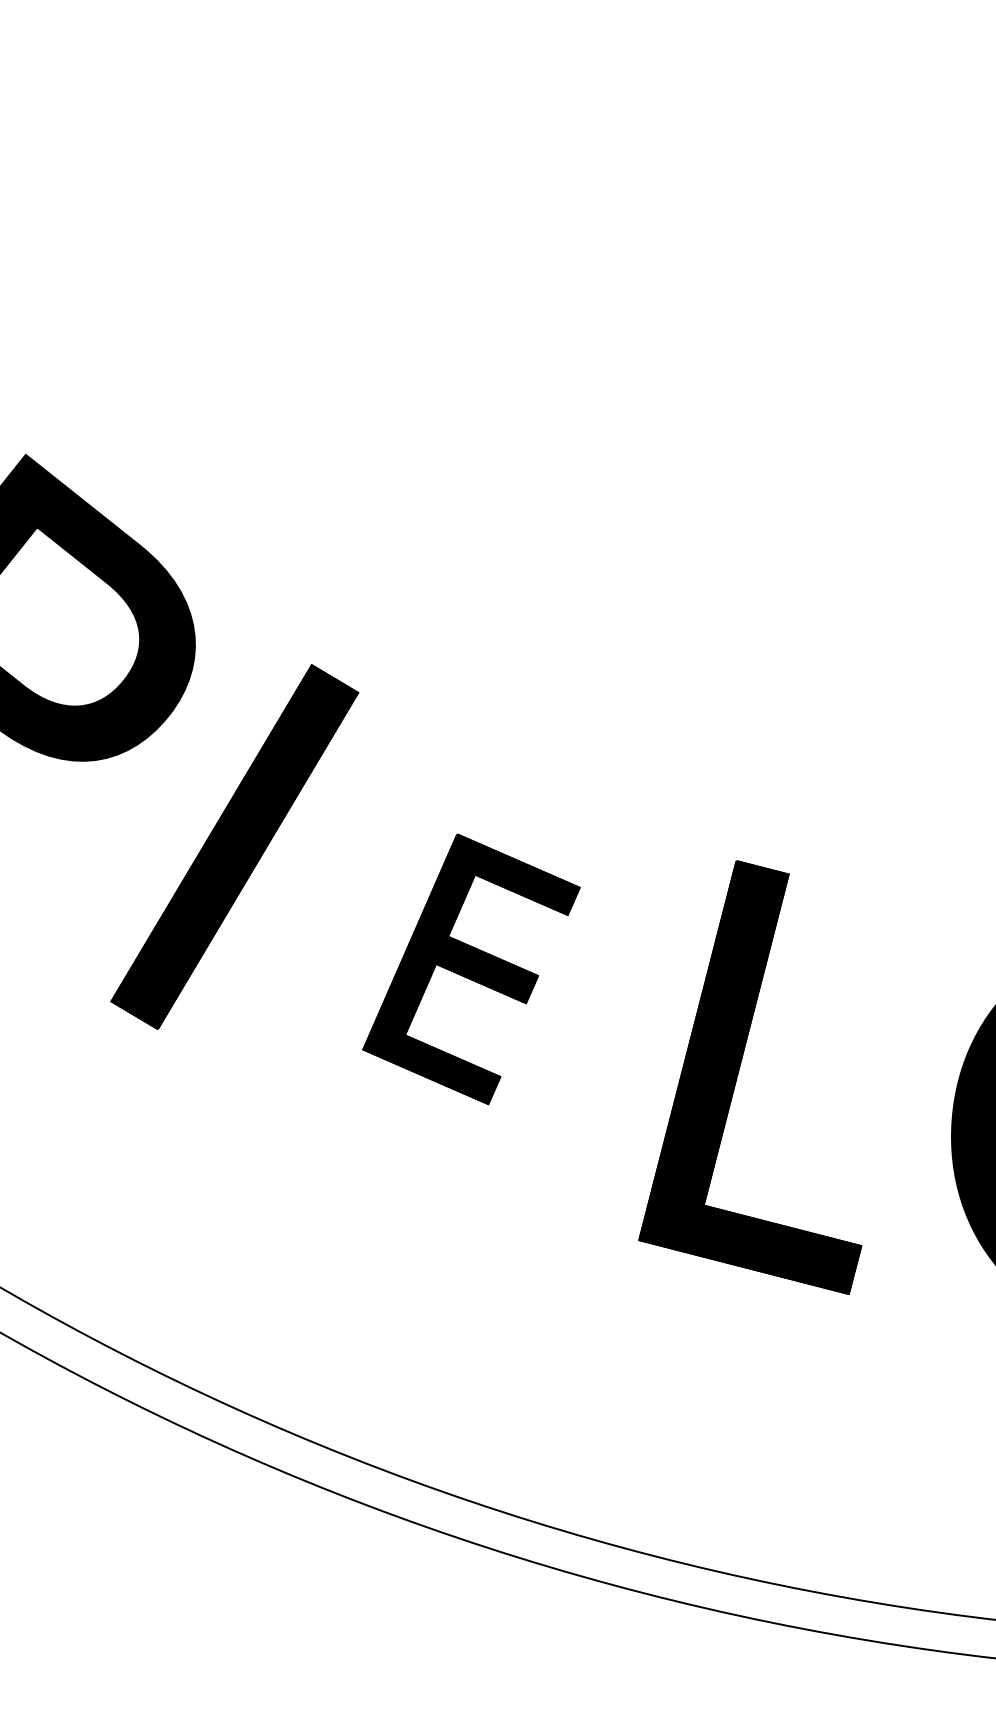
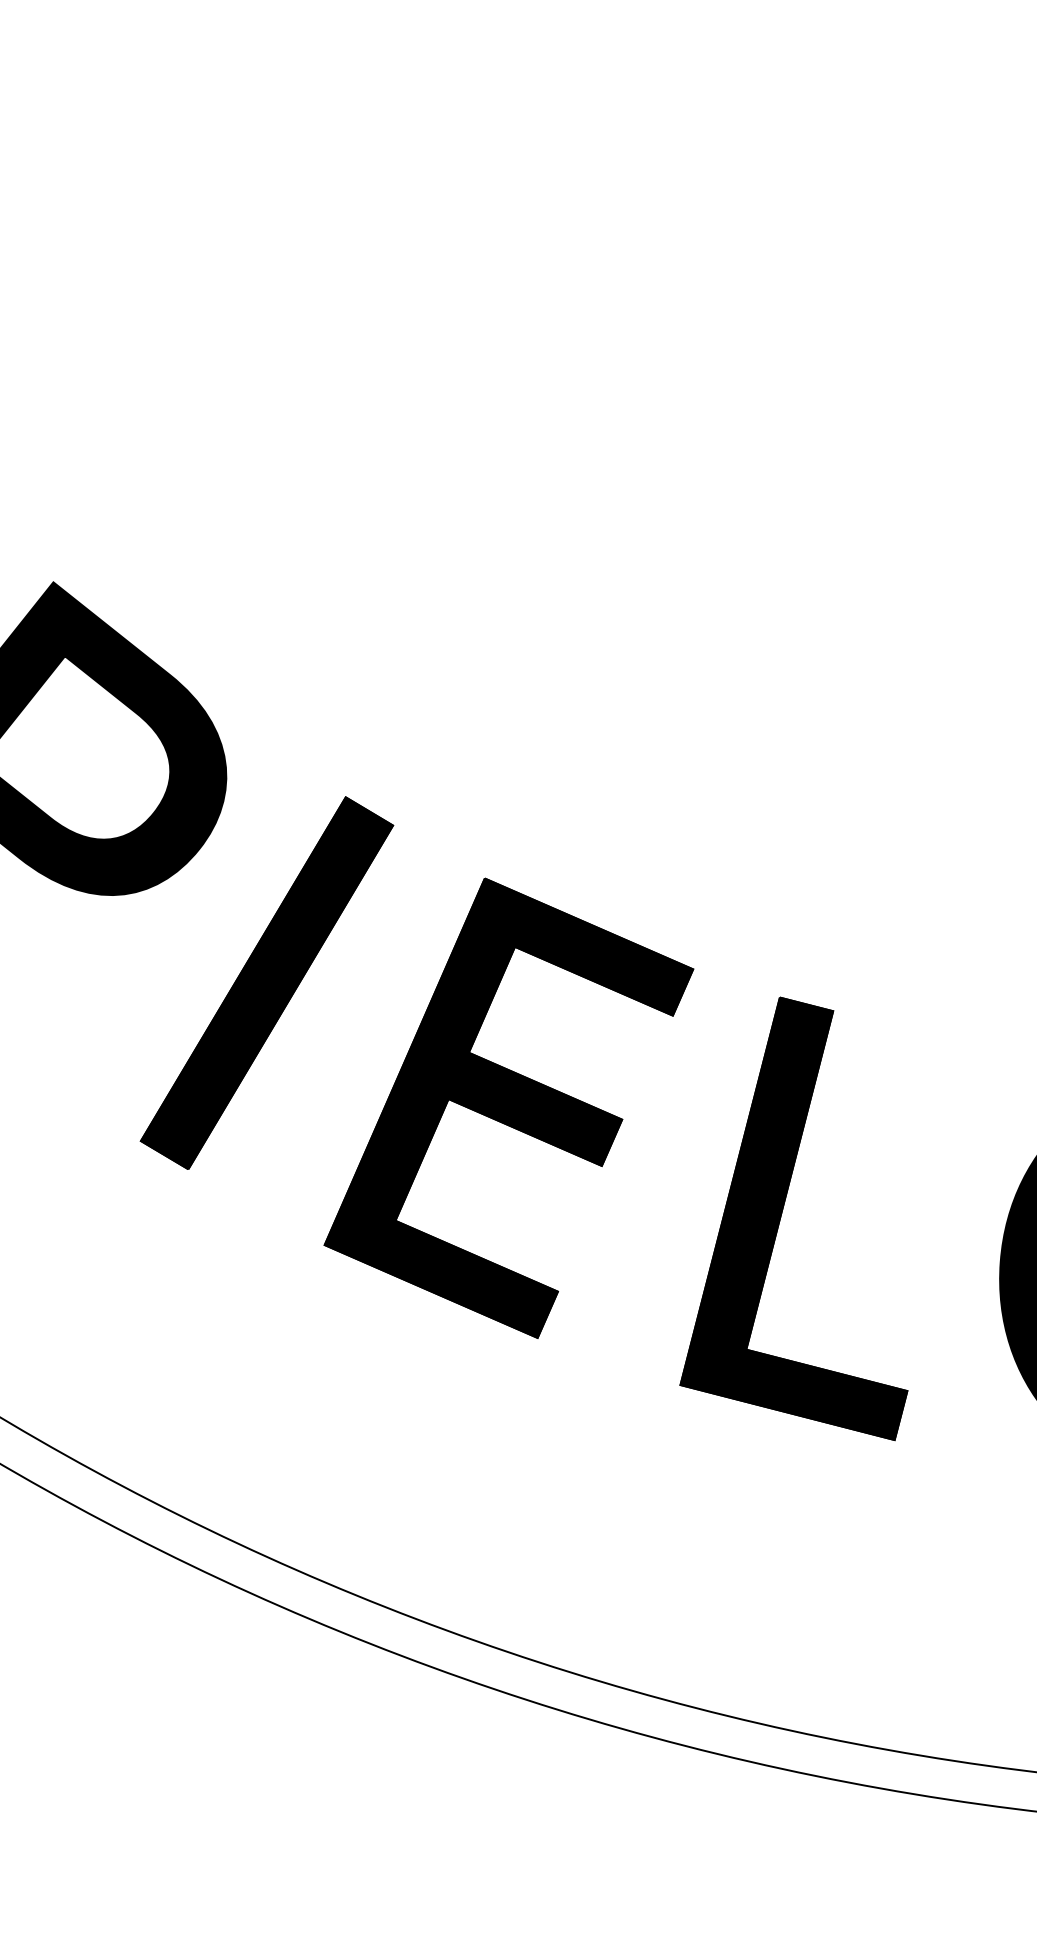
part: (471, 968) -> (508, 1107), size x1.67

